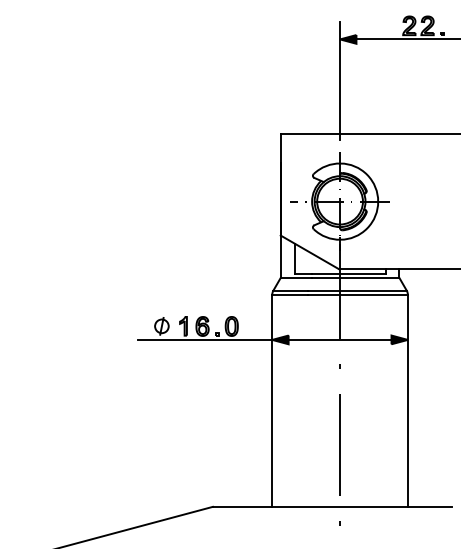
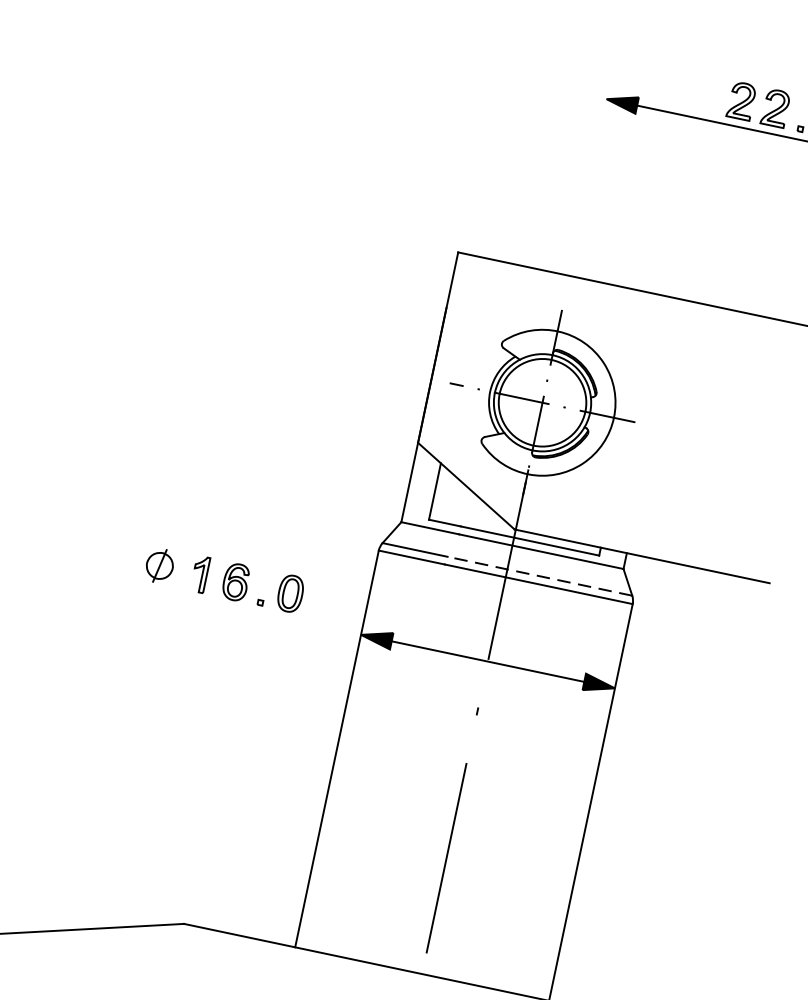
line: (340, 80) -> (591, 176), removed
line: (356, 290) -> (538, 575), solid -> dashed
line: (205, 339) -> (236, 607), removed

